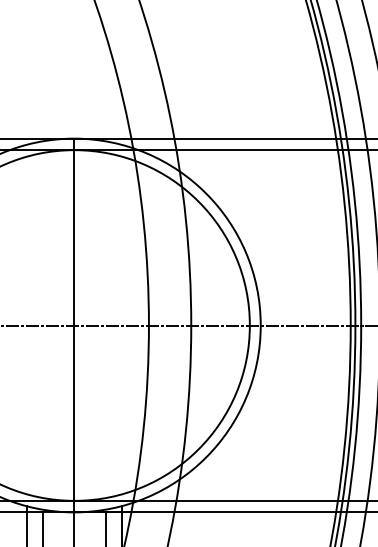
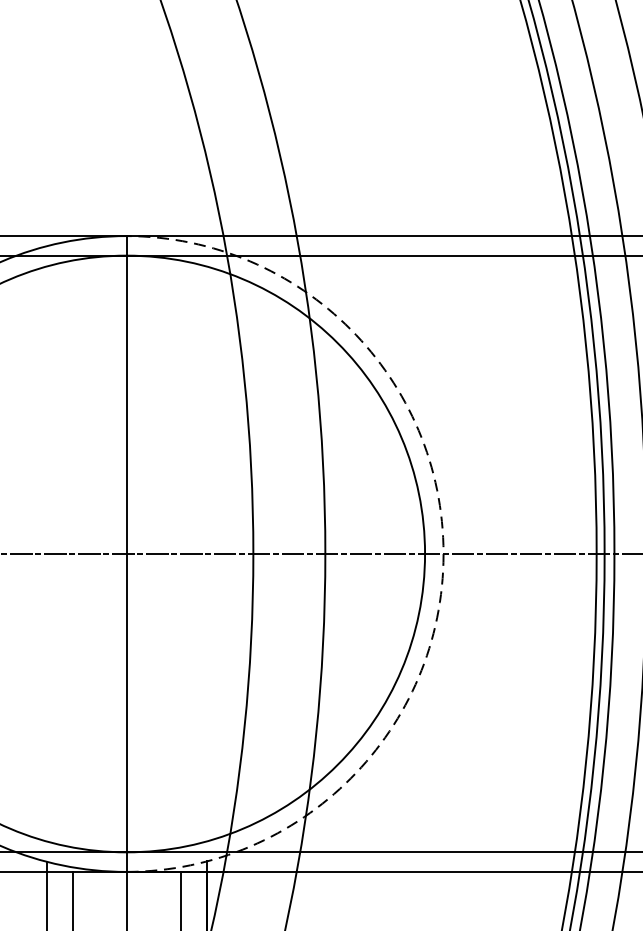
arc: (260, 325) -> (443, 553), solid -> dashed

